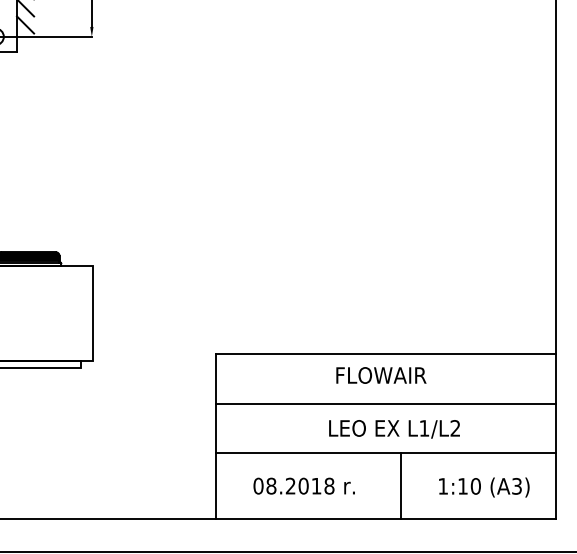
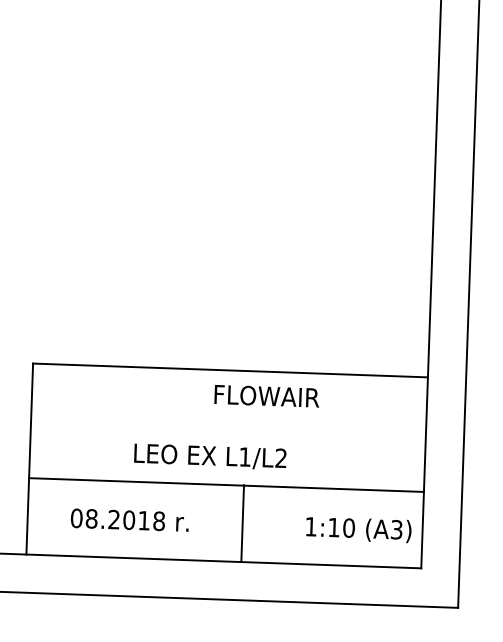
text: (381, 375) -> (267, 396), moved
line: (386, 403) -> (228, 427), removed
text: (394, 429) -> (210, 457), moved
text: (484, 487) -> (359, 529), moved

